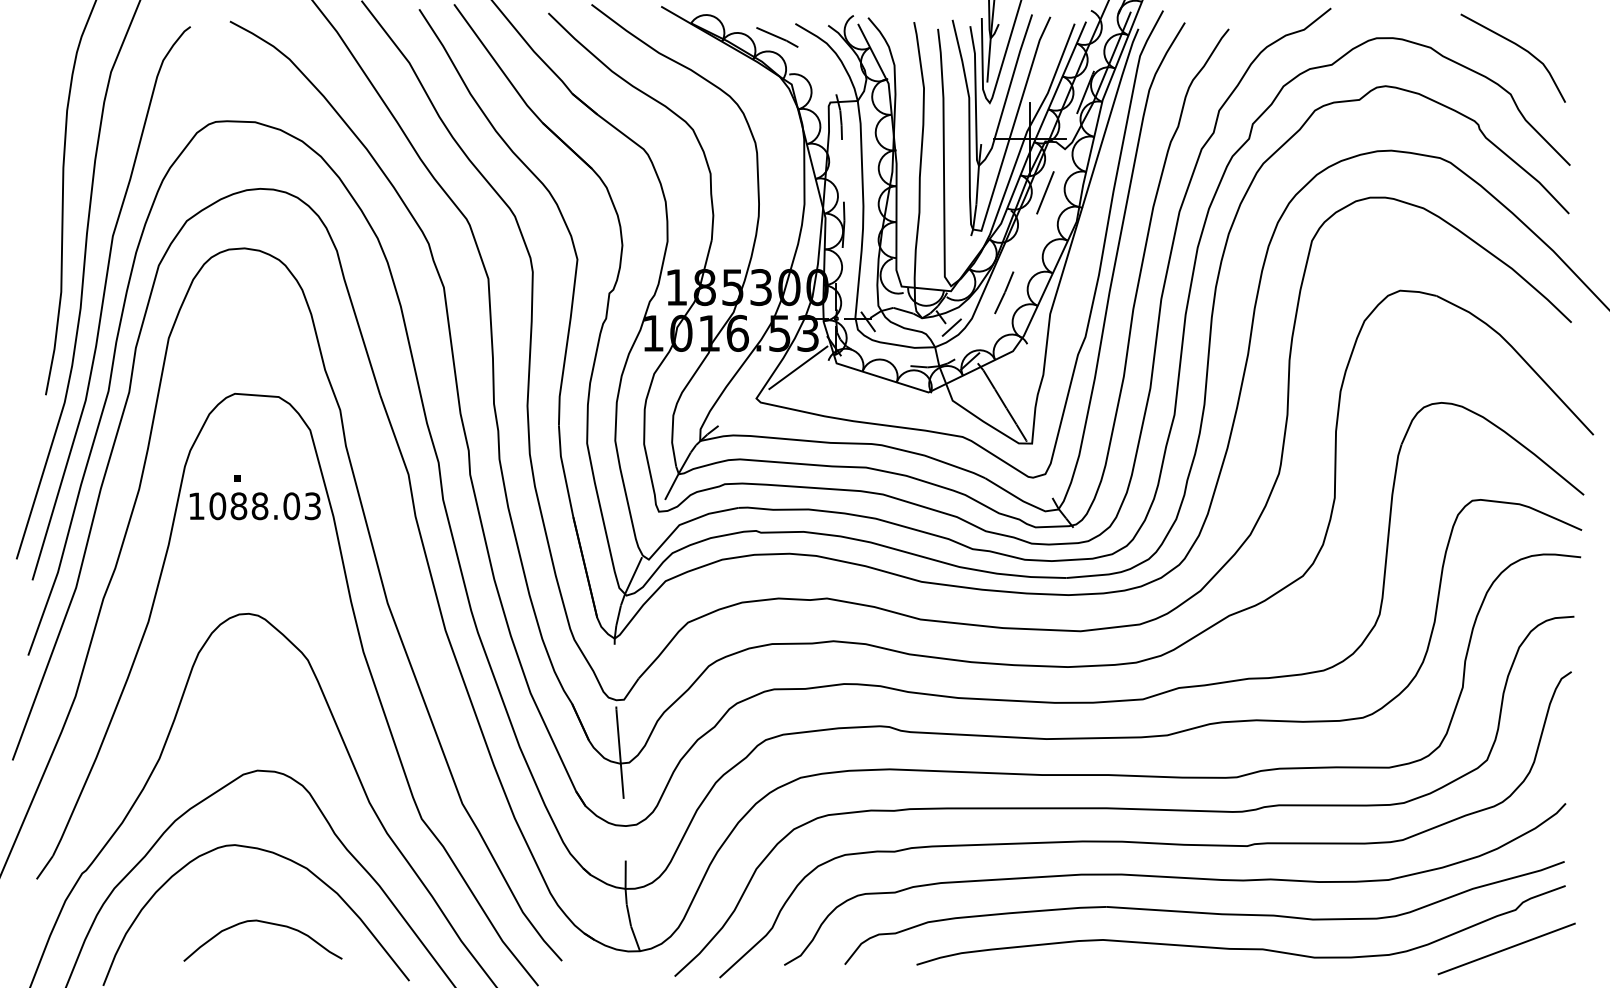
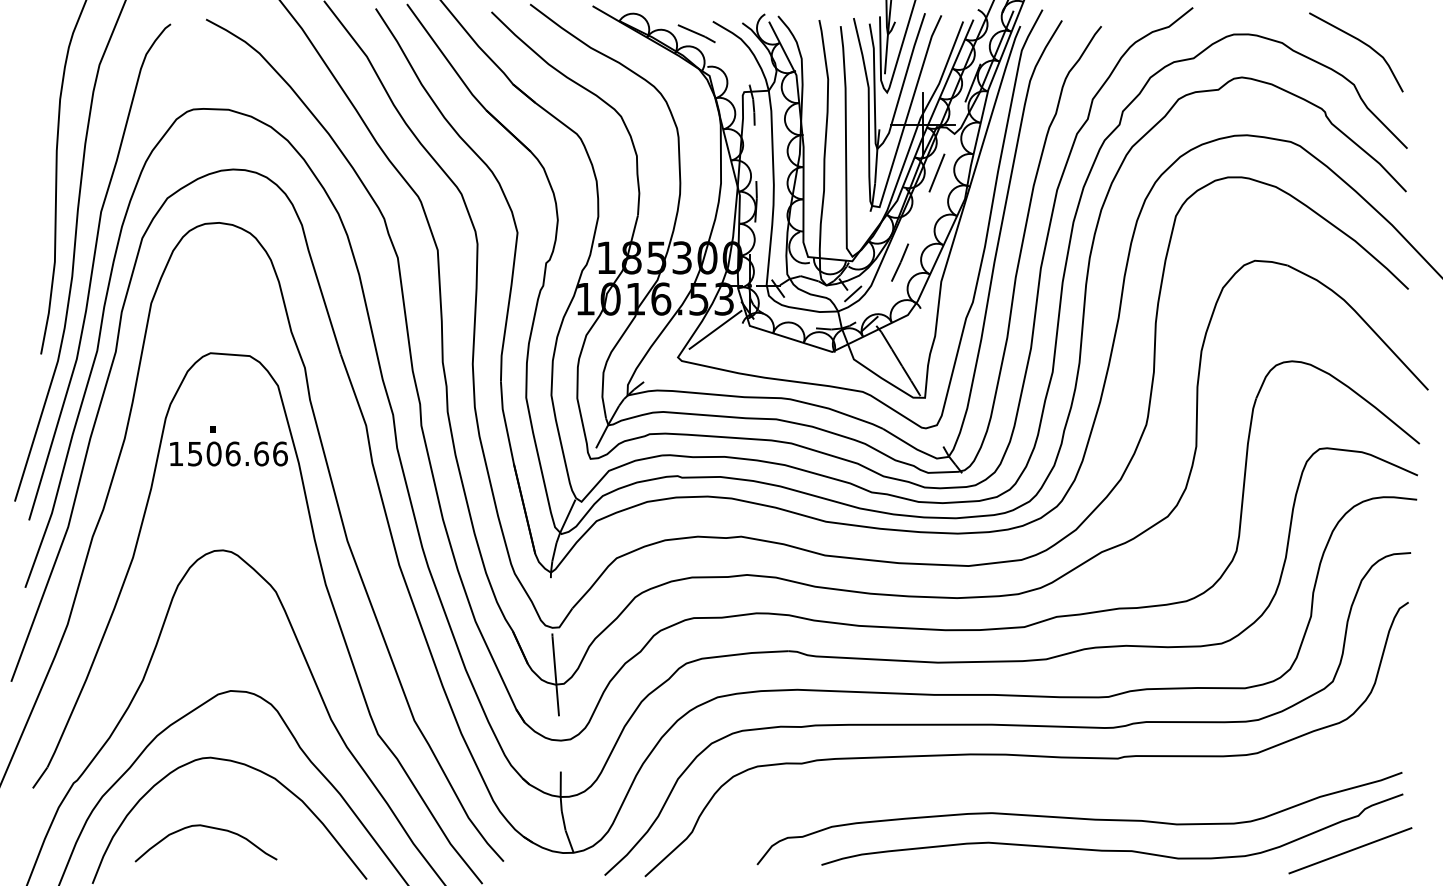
text: (265, 506) -> (237, 454), 1088.03 -> 1506.66
curve: (1175, 878) -> (1053, 787), removed
curve: (265, 923) -> (208, 827), moved

